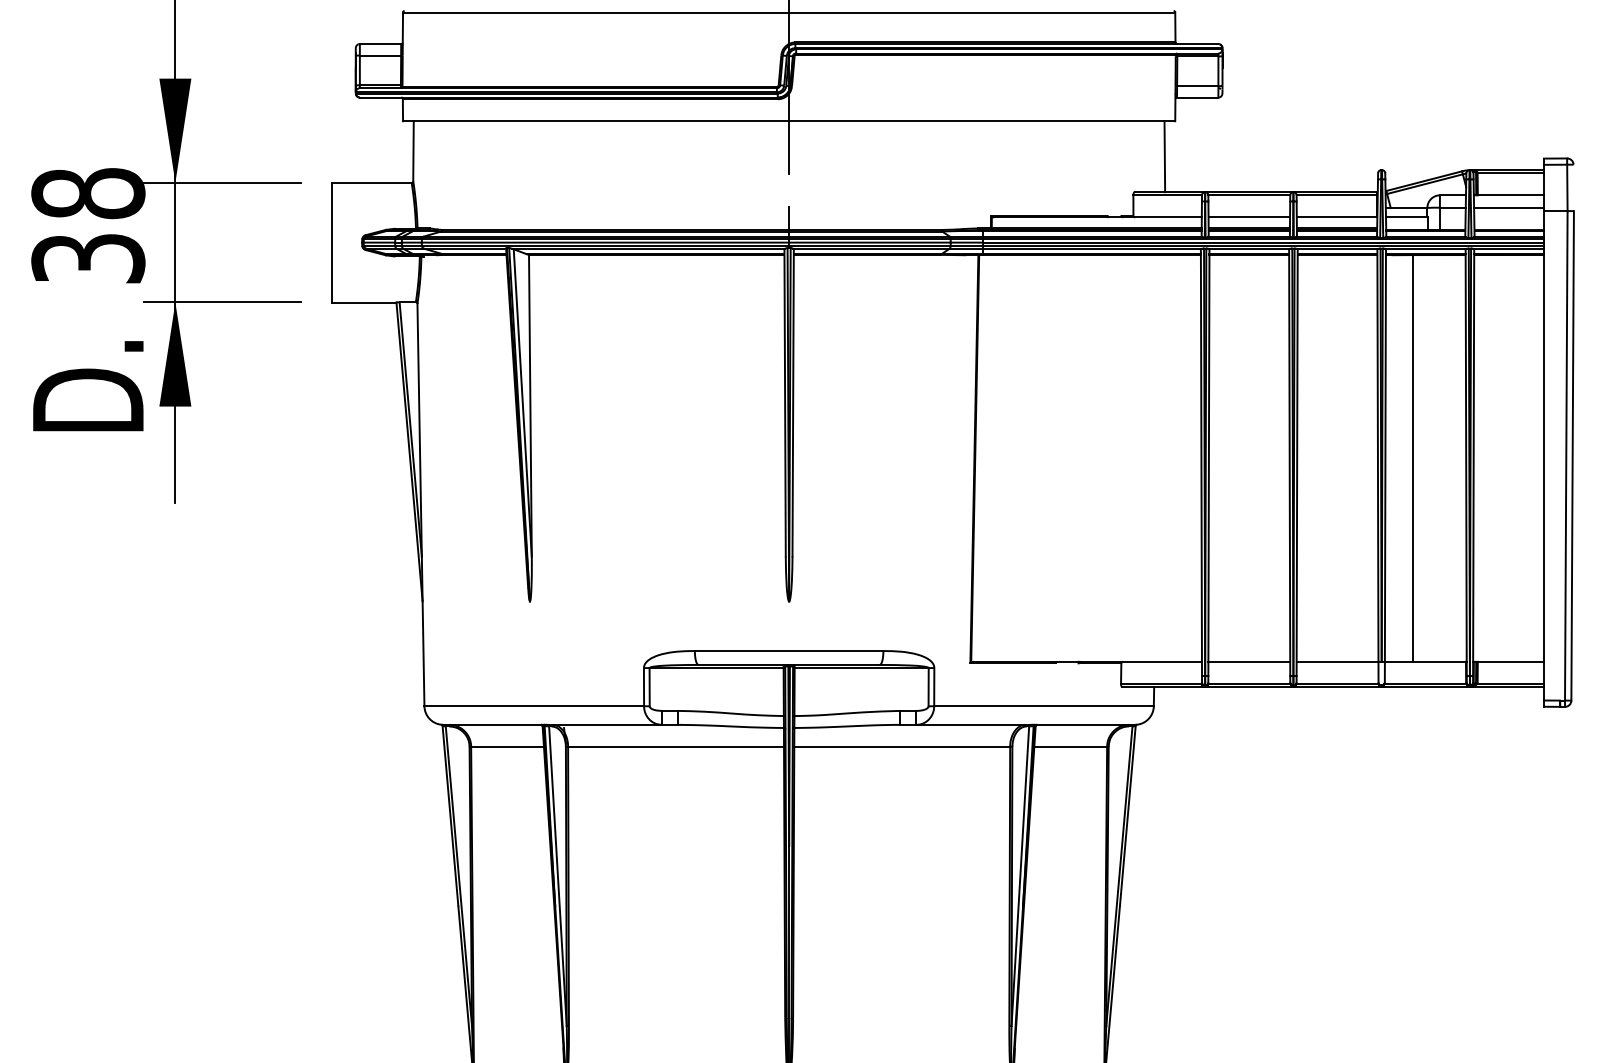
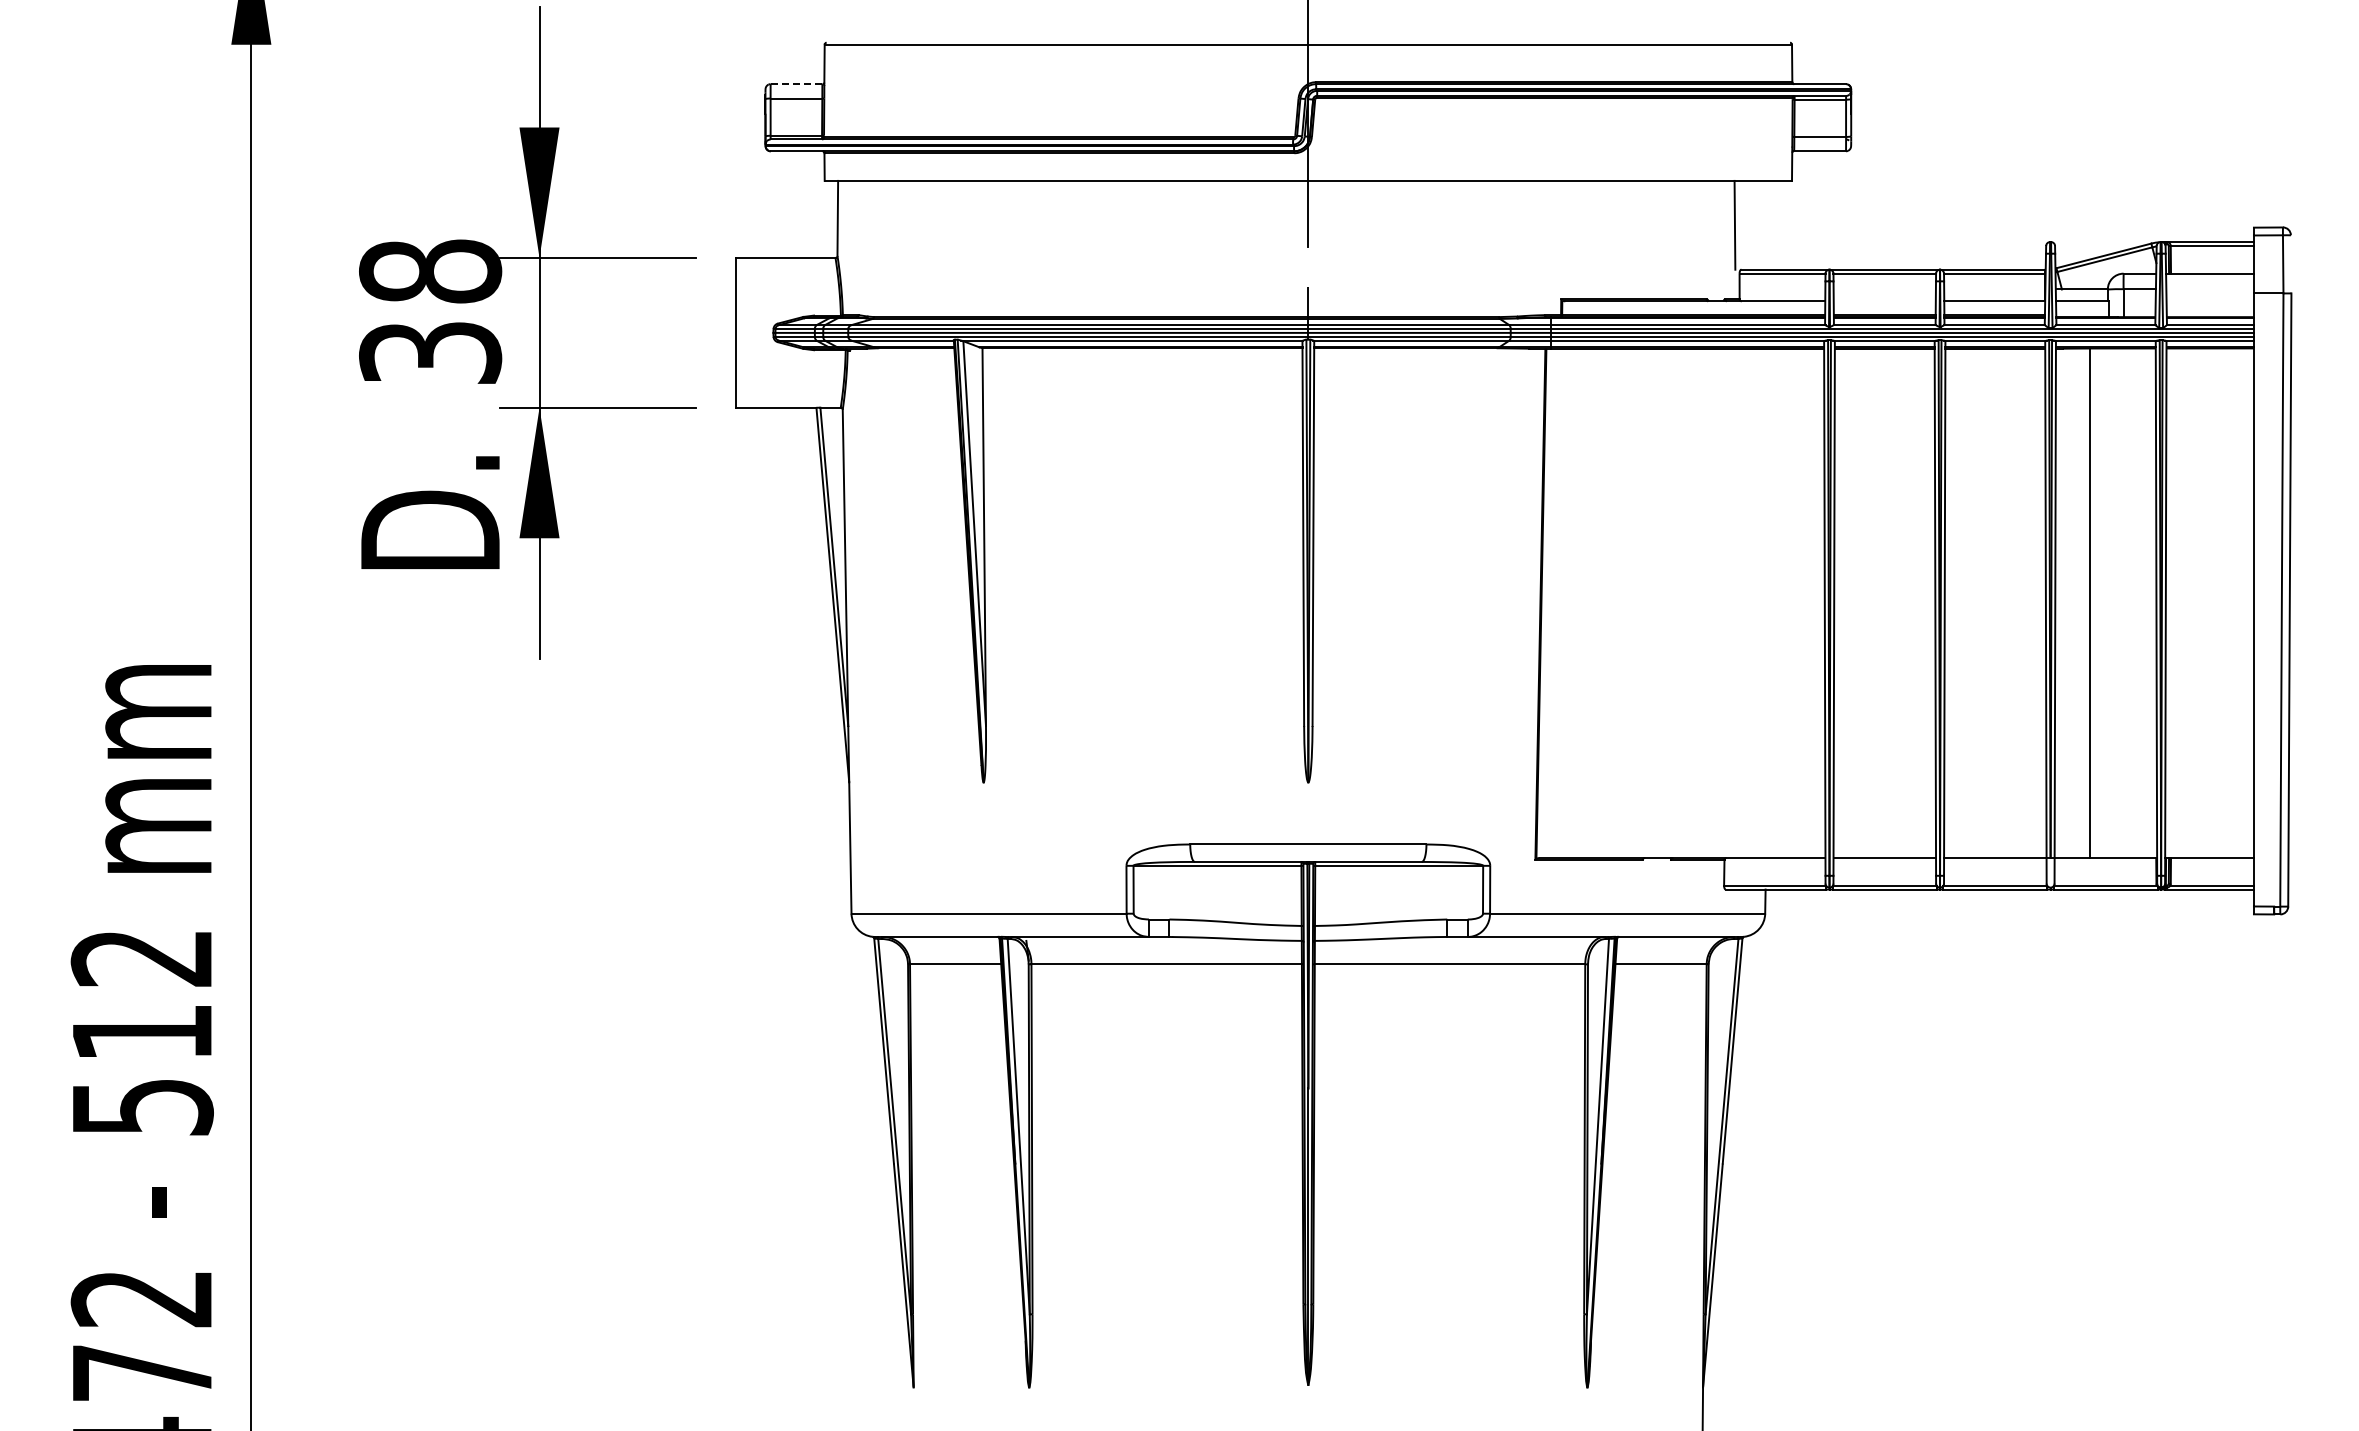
line: (380, 44) -> (796, 84), solid -> dashed
line: (1164, 156) -> (1734, 224), moved
line: (1508, 207) -> (2209, 289), removed
line: (1249, 217) -> (1884, 301), removed

